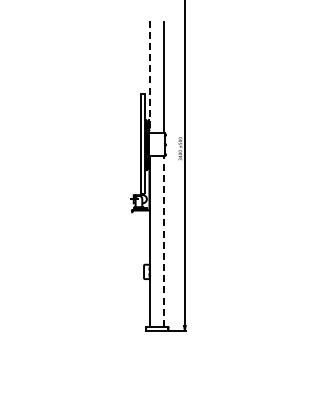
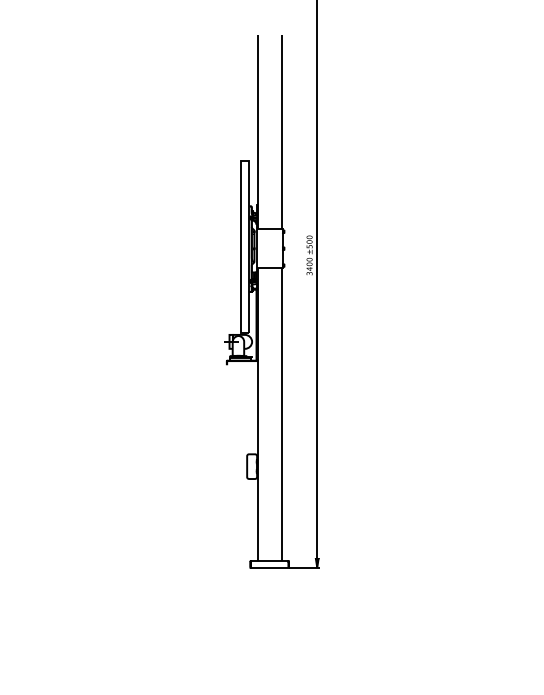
line: (150, 77) -> (258, 132), dashed -> solid
line: (164, 241) -> (282, 414), dashed -> solid

